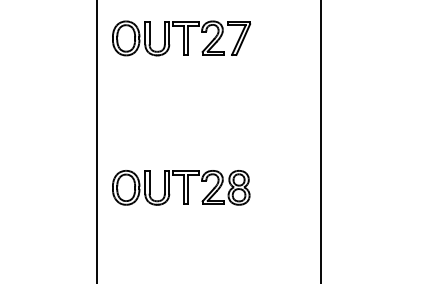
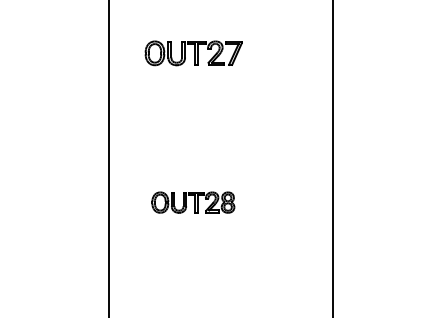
part: (181, 38) -> (193, 53), size x0.7
part: (181, 187) -> (193, 202), size x0.6

